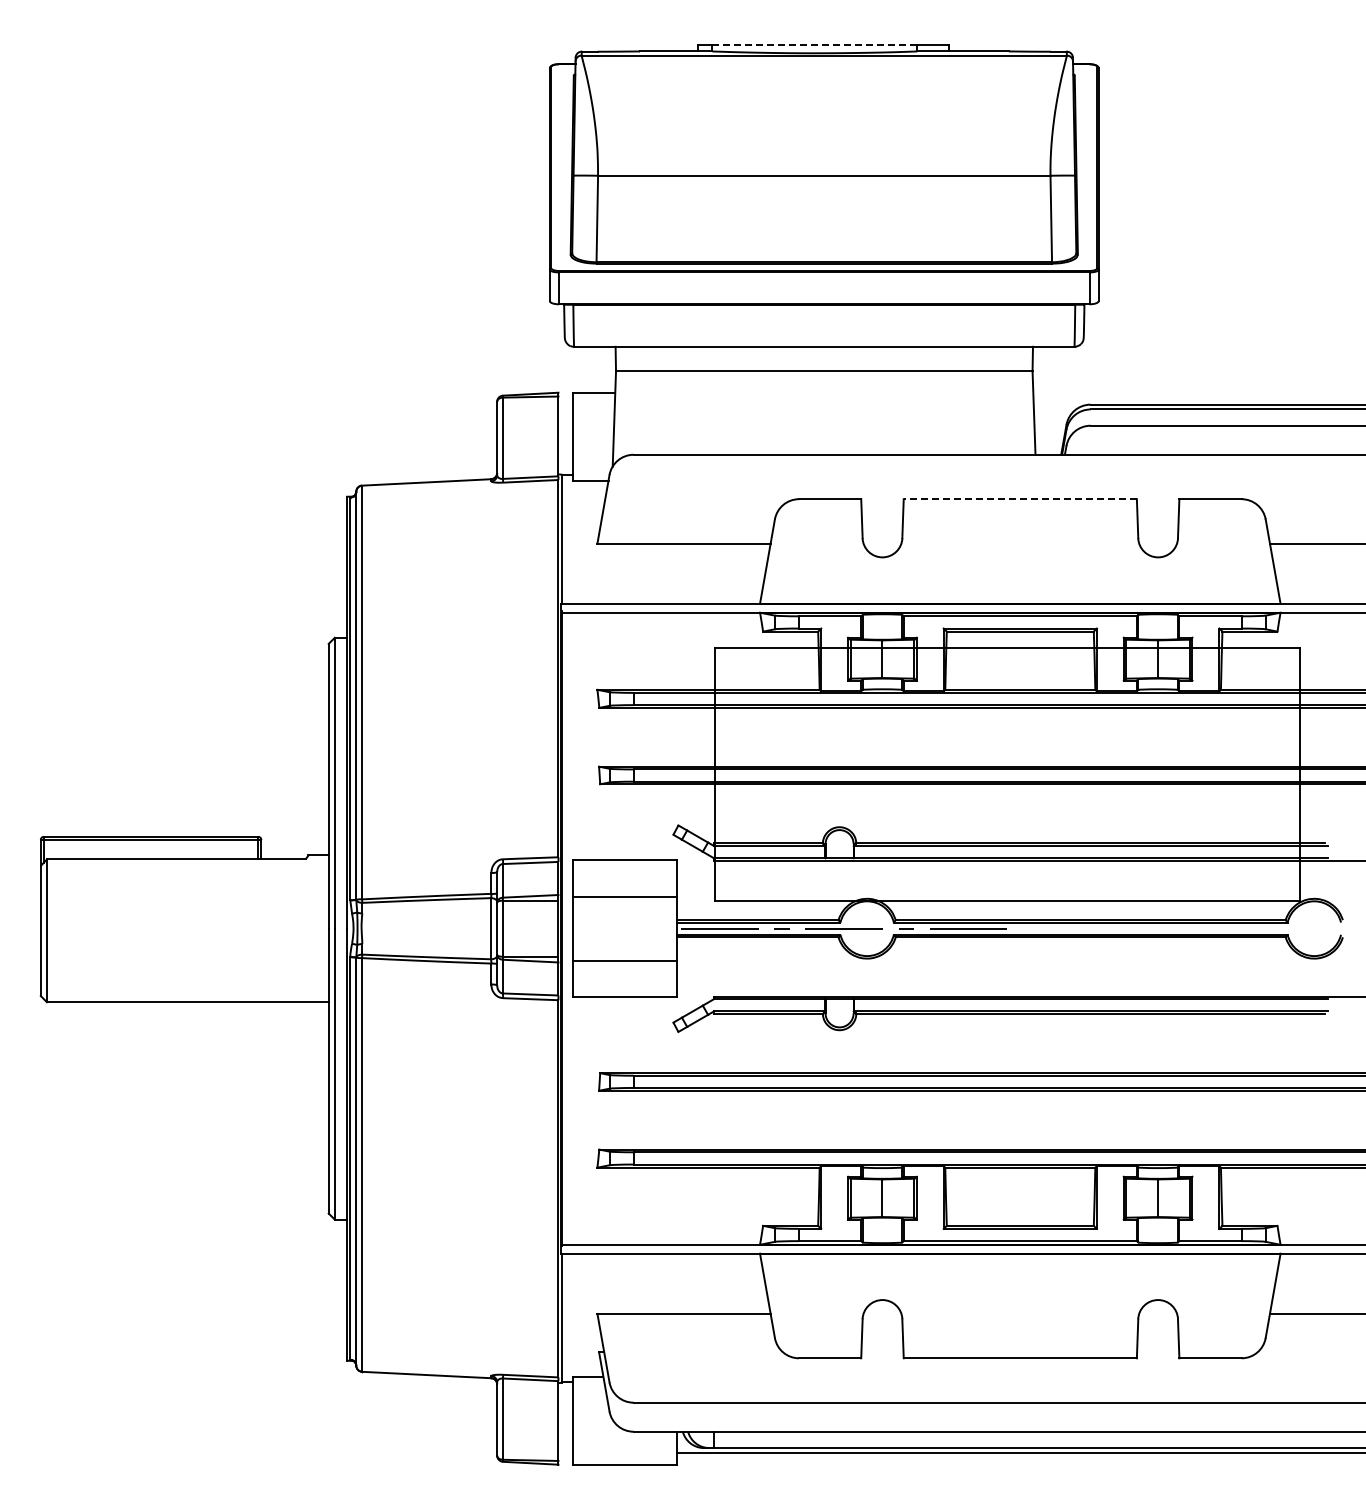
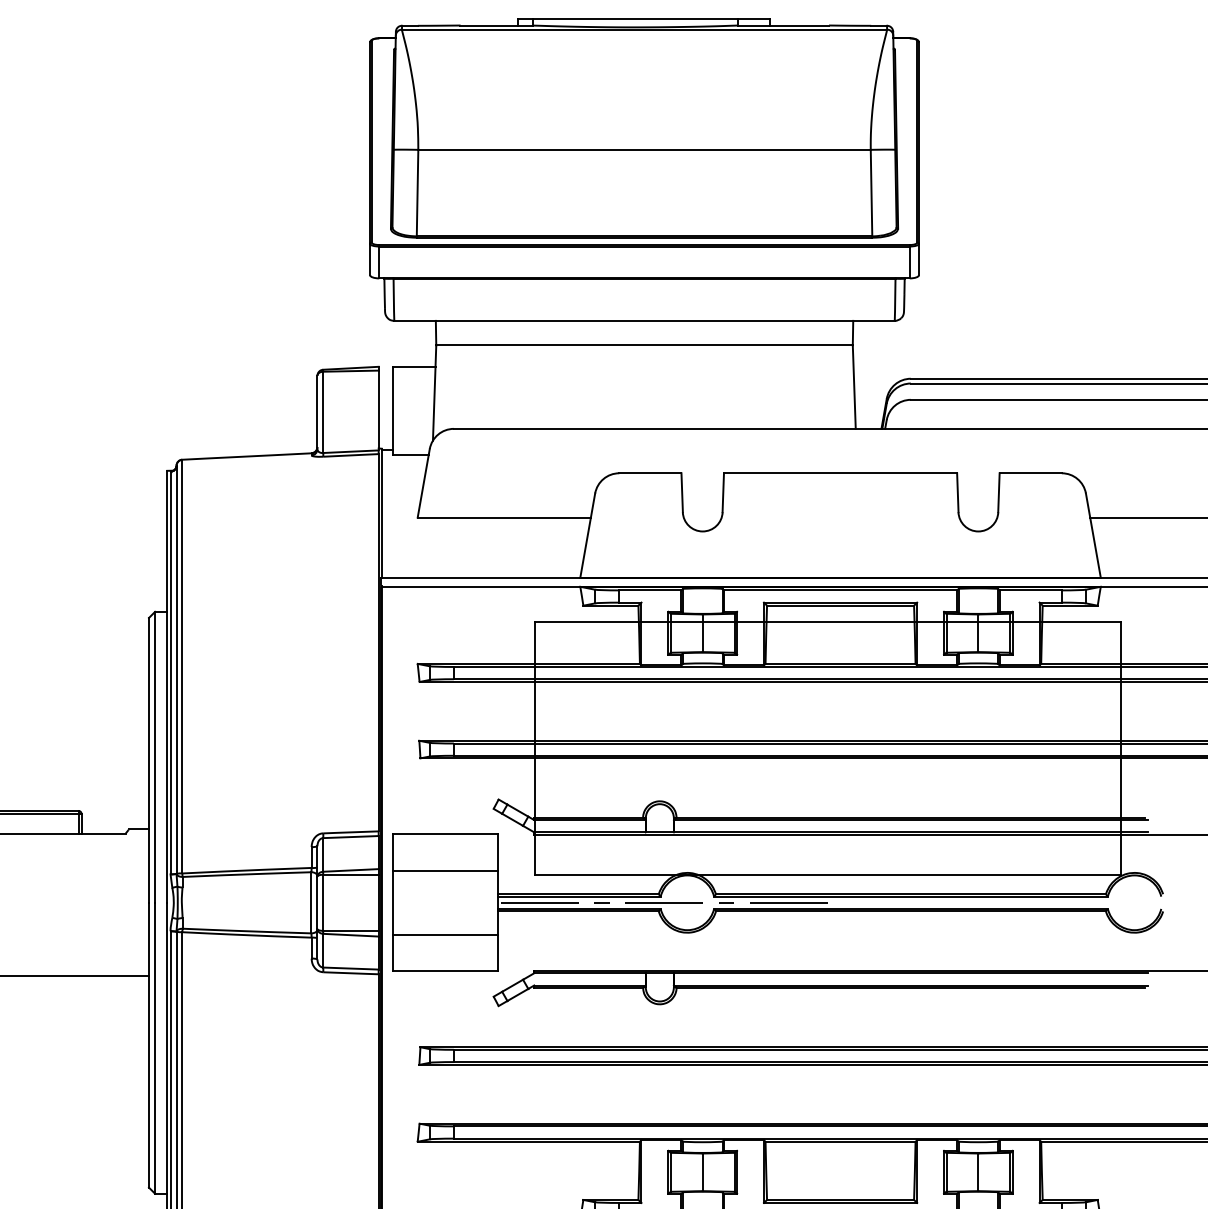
line: (815, 45) -> (635, 19), dashed -> solid
line: (1020, 499) -> (840, 473), dashed -> solid

